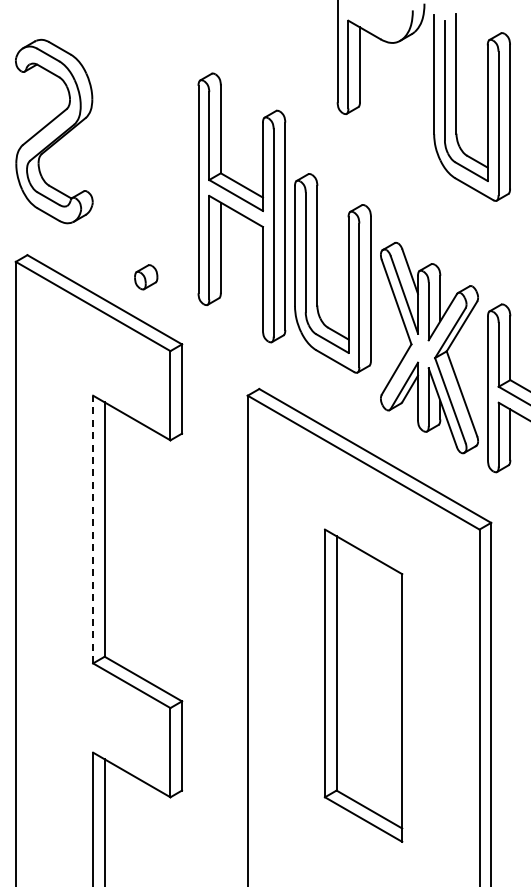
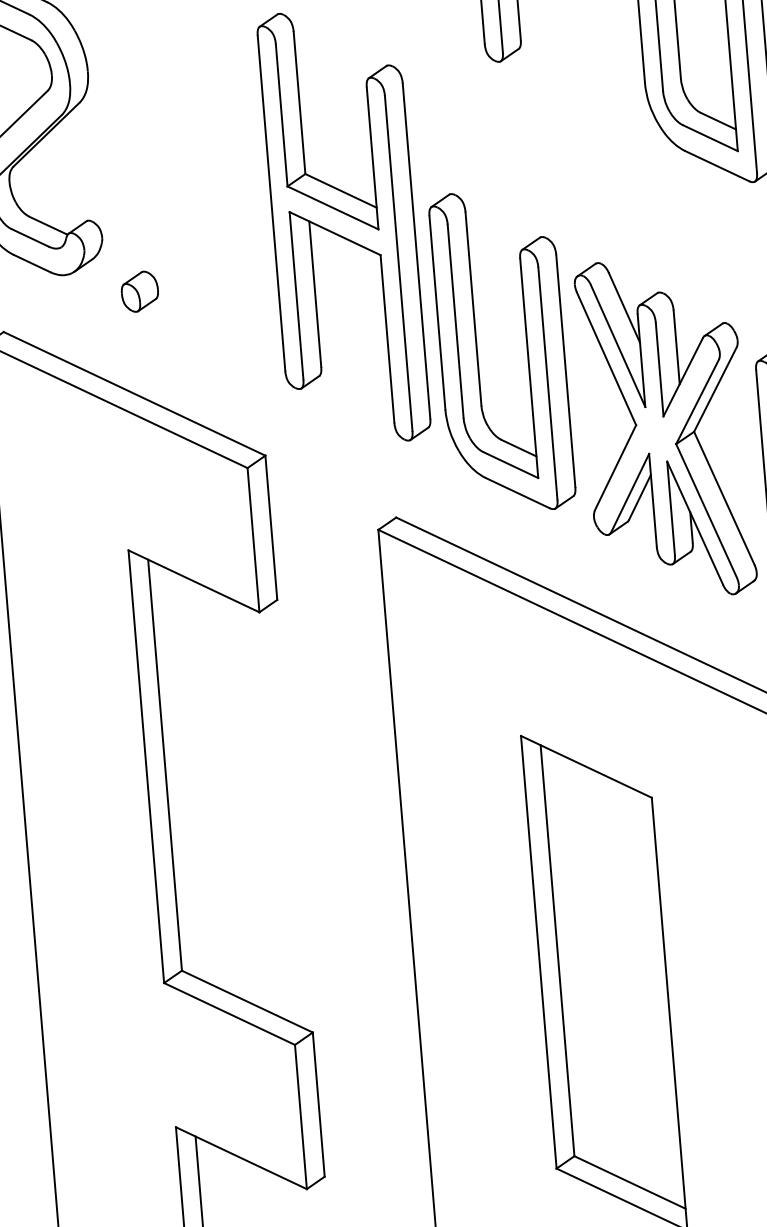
part: (317, 273) -> (477, 353), moved
part: (146, 277) -> (140, 292), moved
line: (93, 529) -> (146, 766), dashed -> solid

